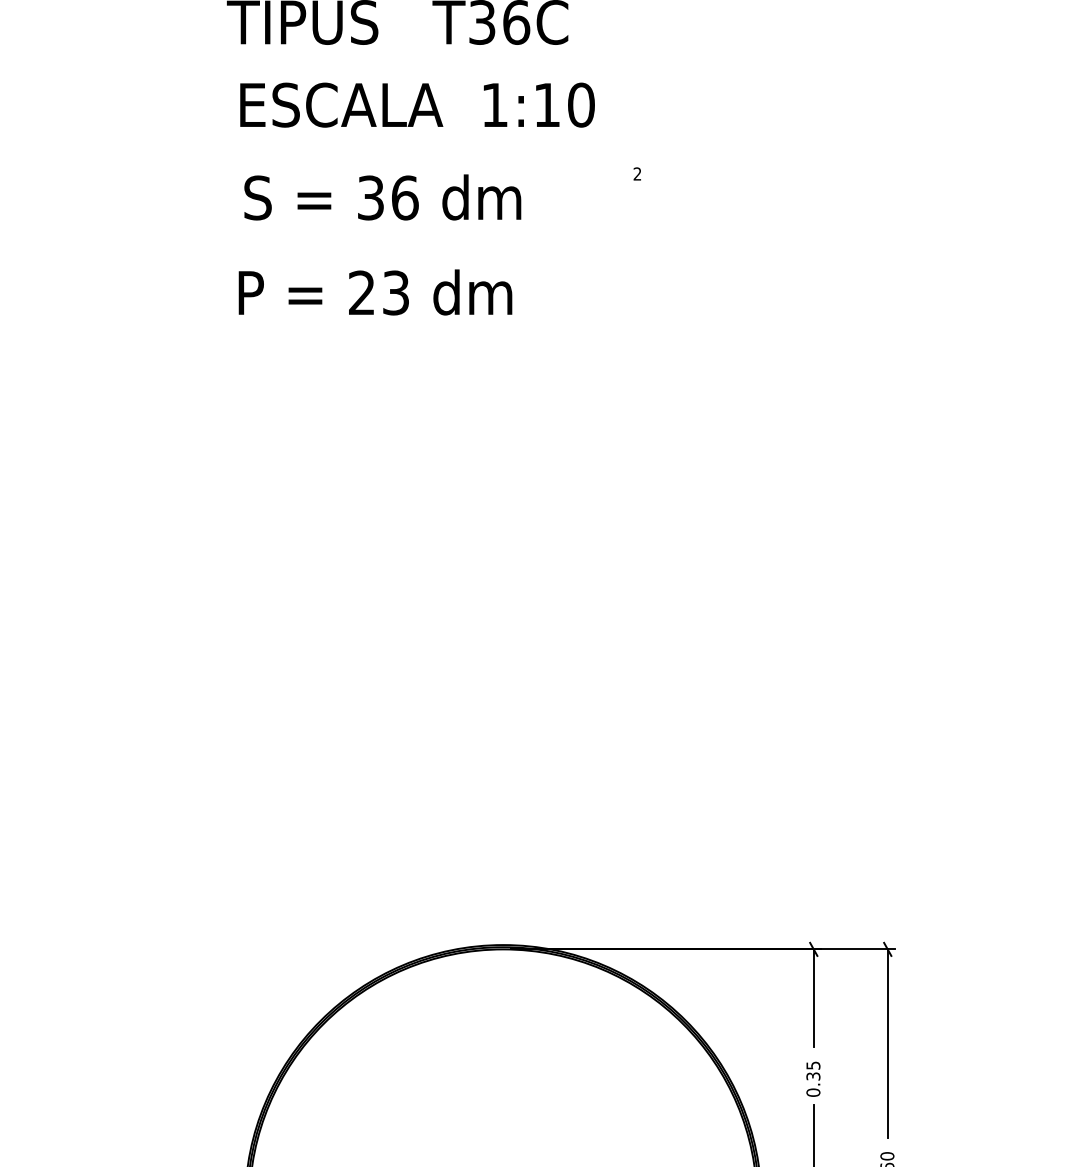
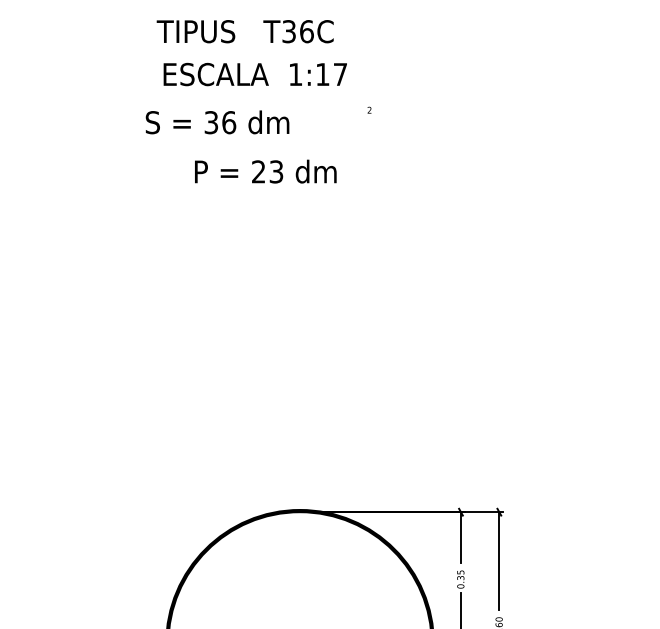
text: (581, 105) -> (340, 74), 1:10 -> 1:17
text: (382, 197) -> (217, 122), moved
text: (374, 292) -> (265, 171), moved

